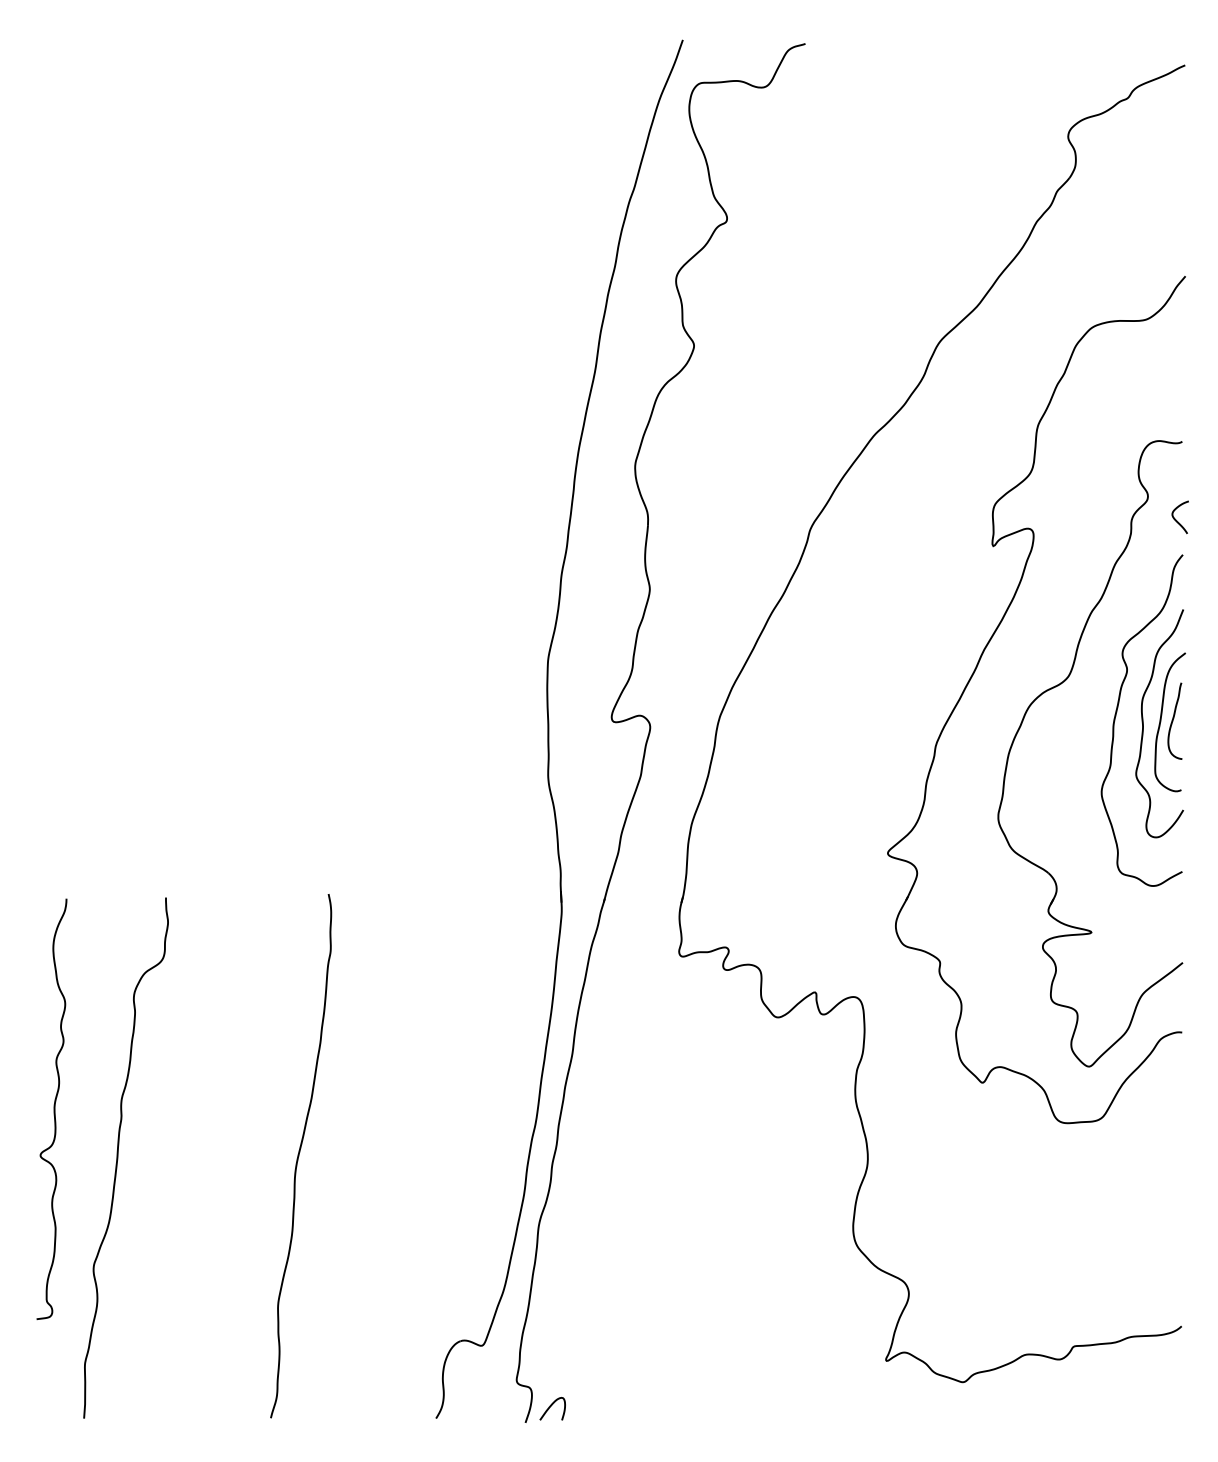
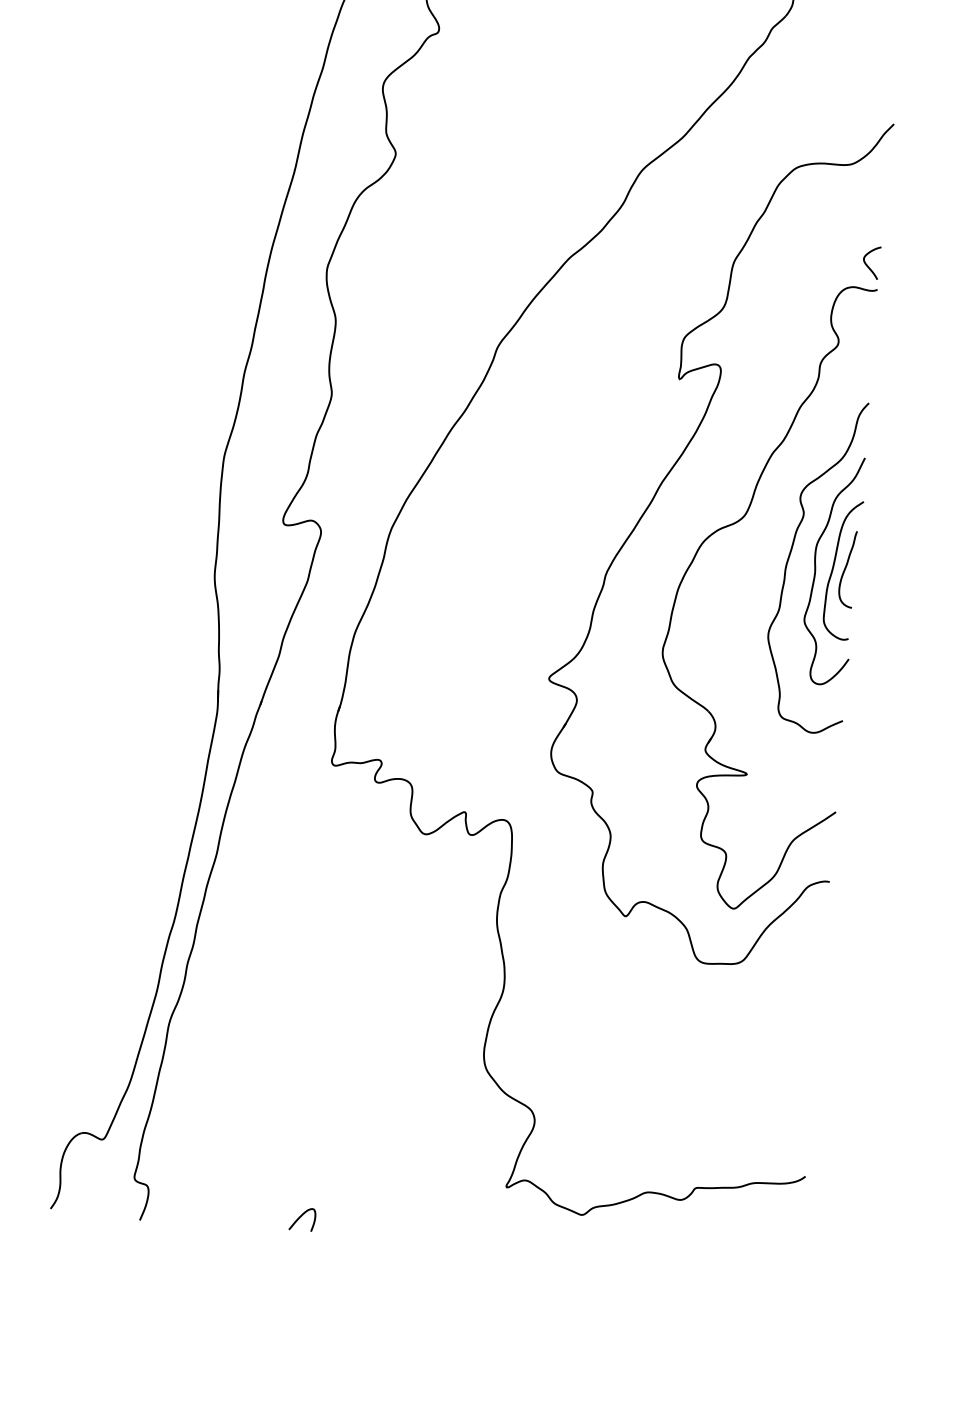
curve: (1176, 519) -> (867, 264), moved
curve: (551, 1406) -> (301, 1216), moved

